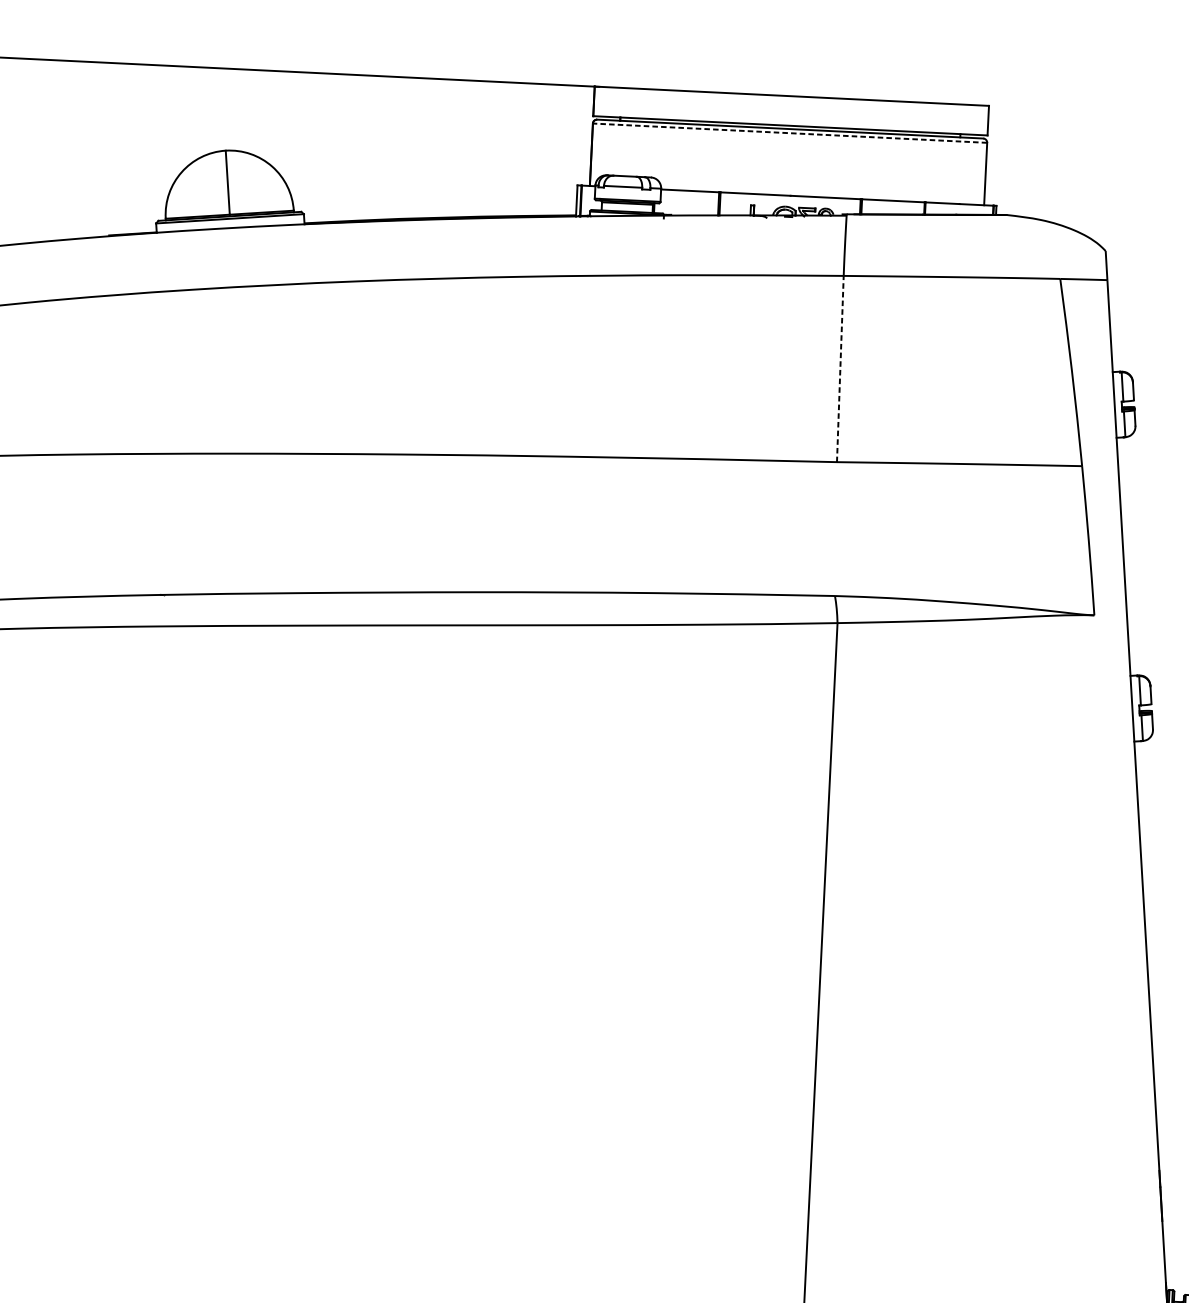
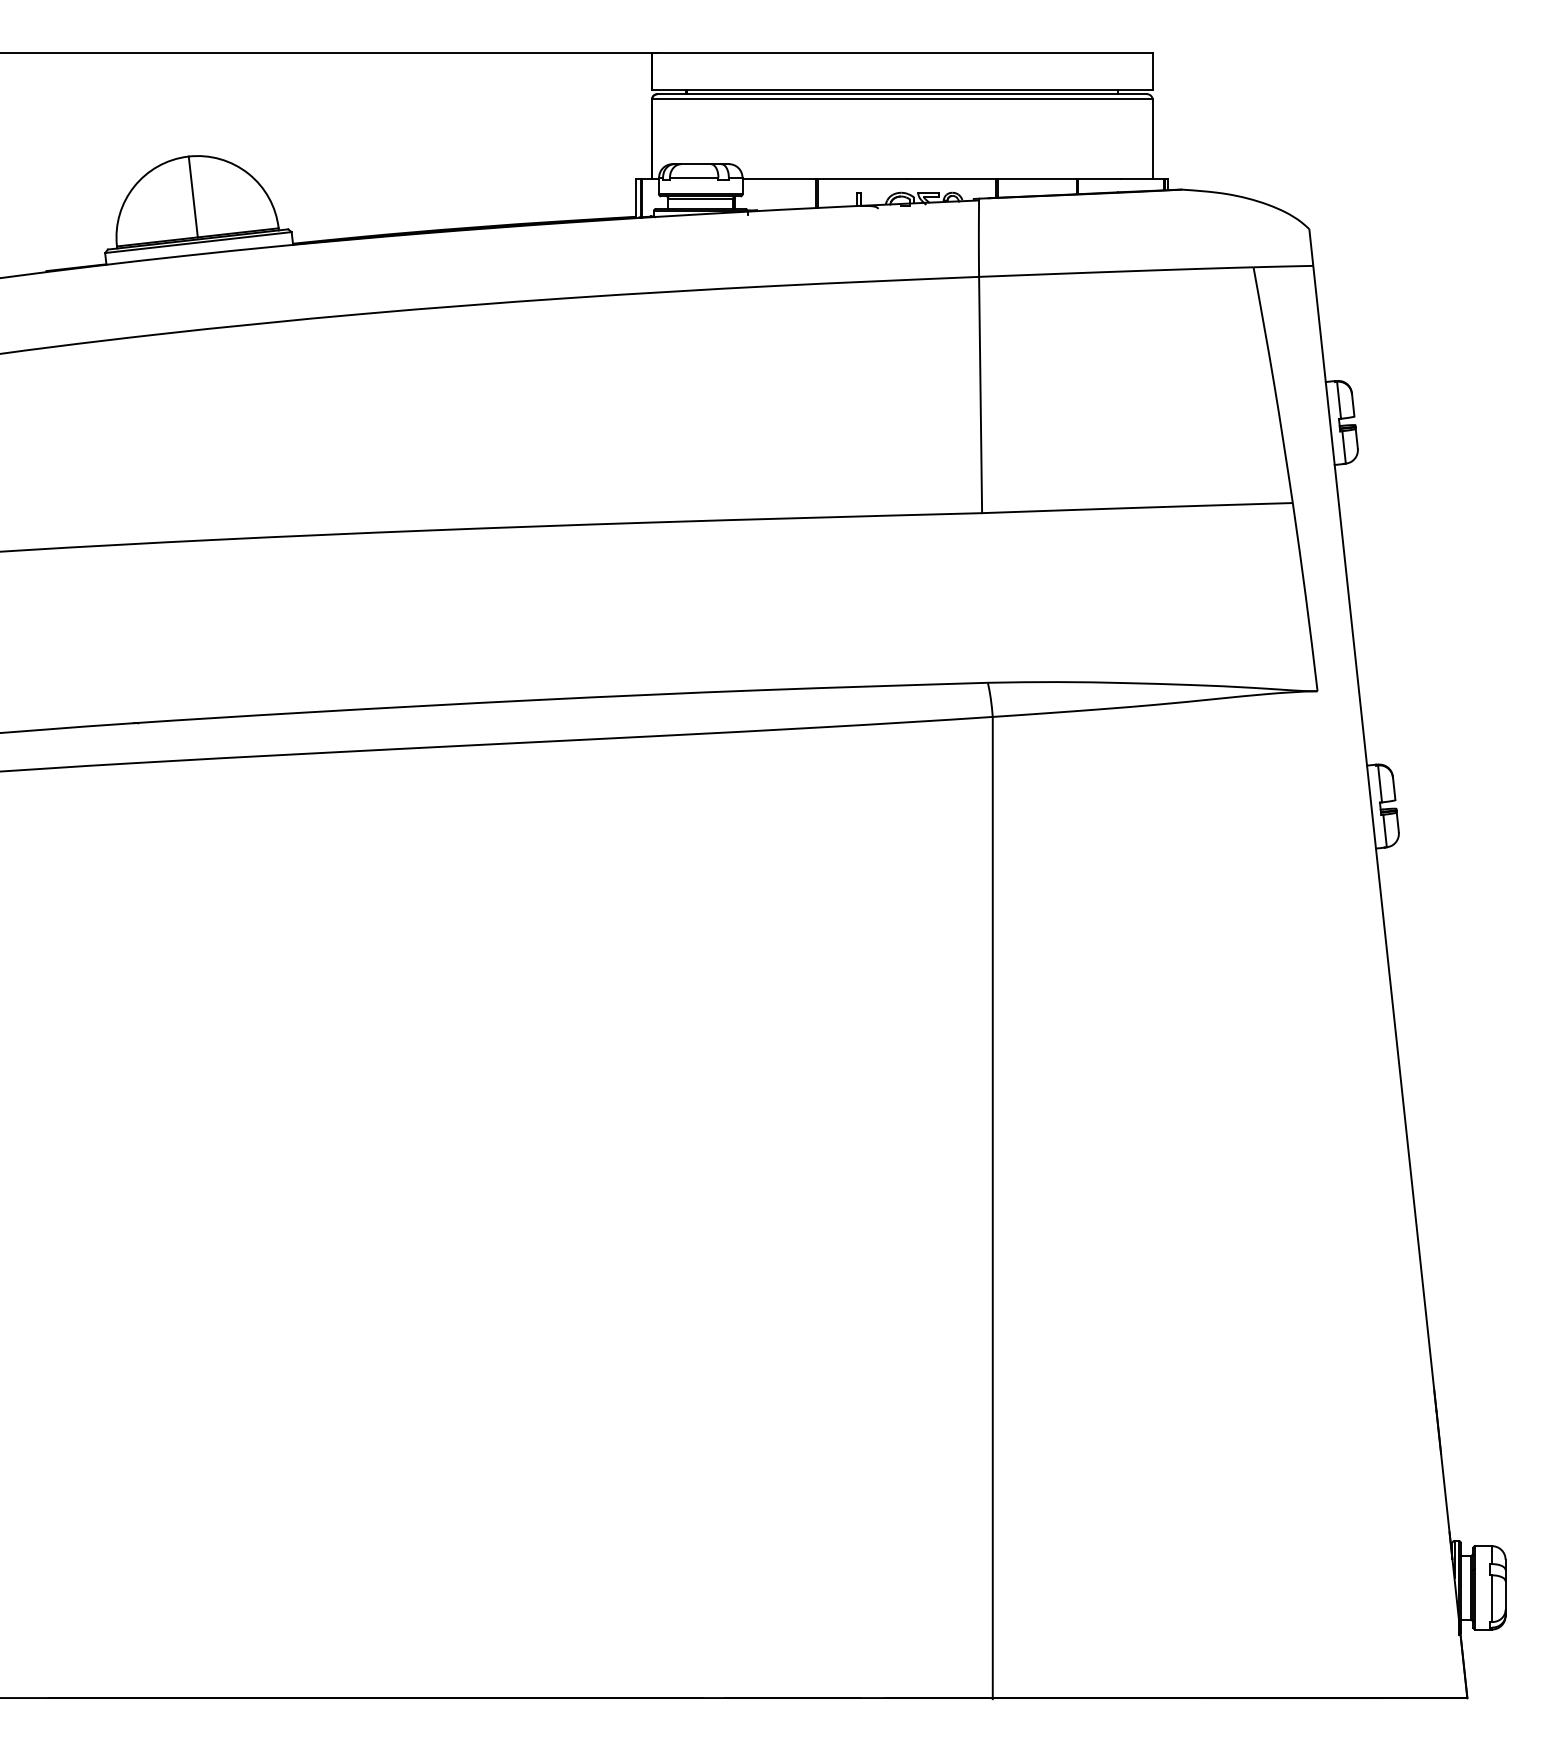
line: (789, 133) -> (901, 99), dashed -> solid
line: (840, 368) -> (980, 394), dashed -> solid

